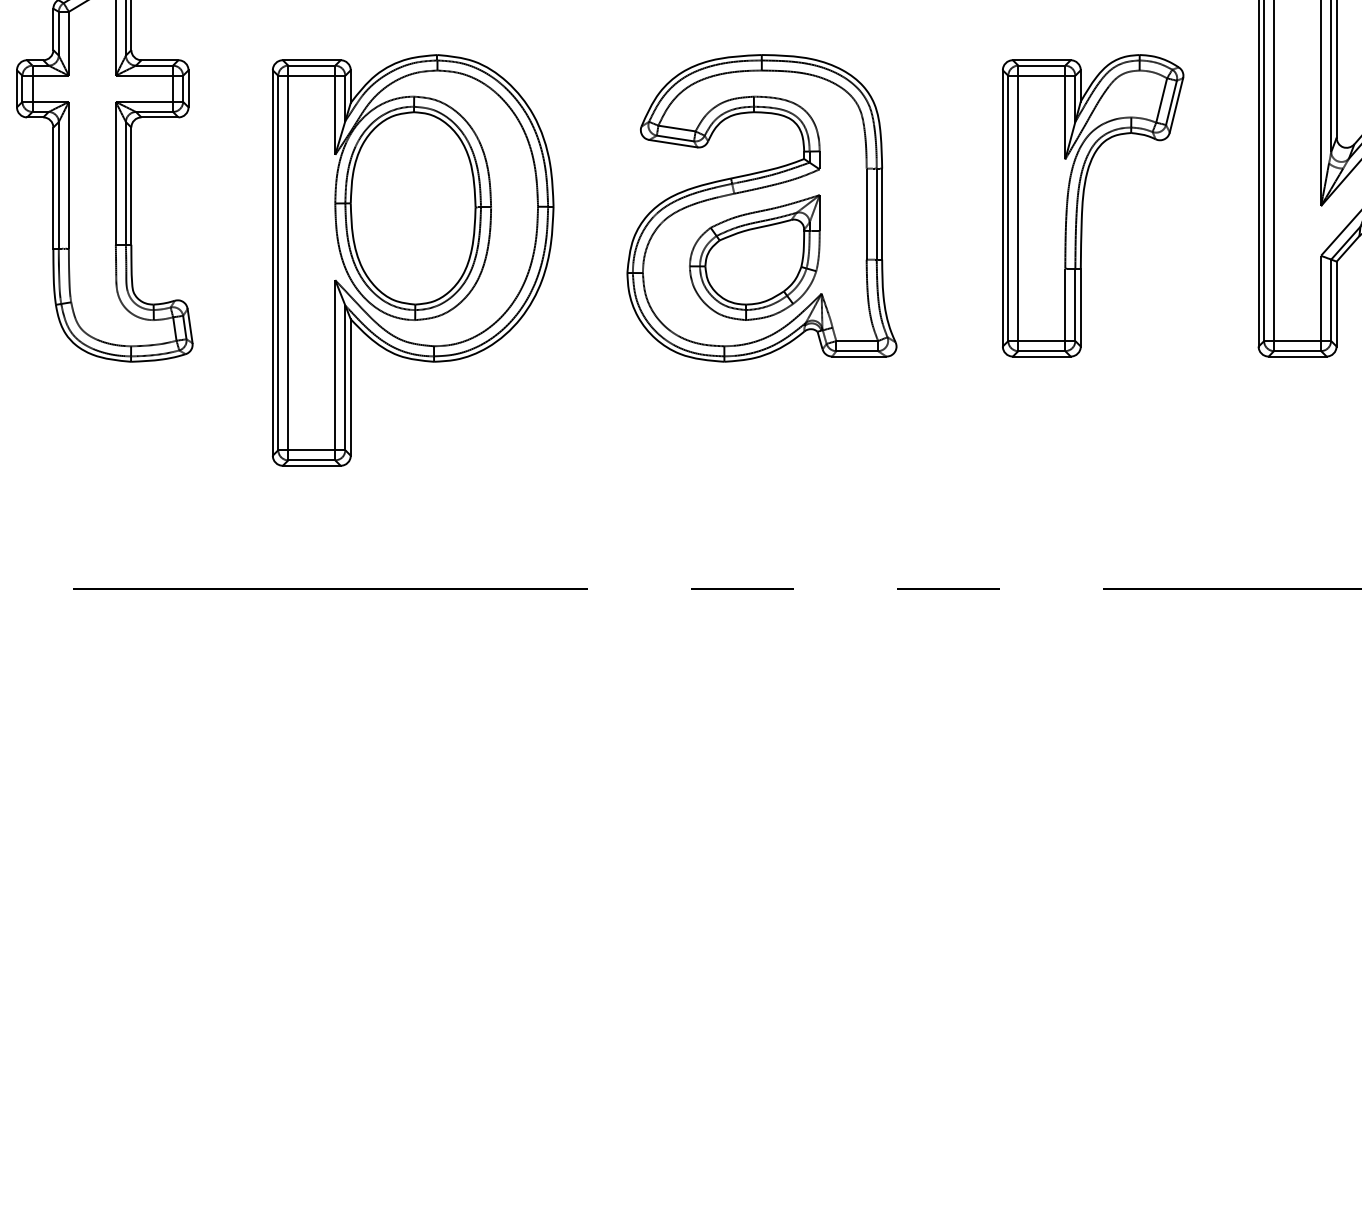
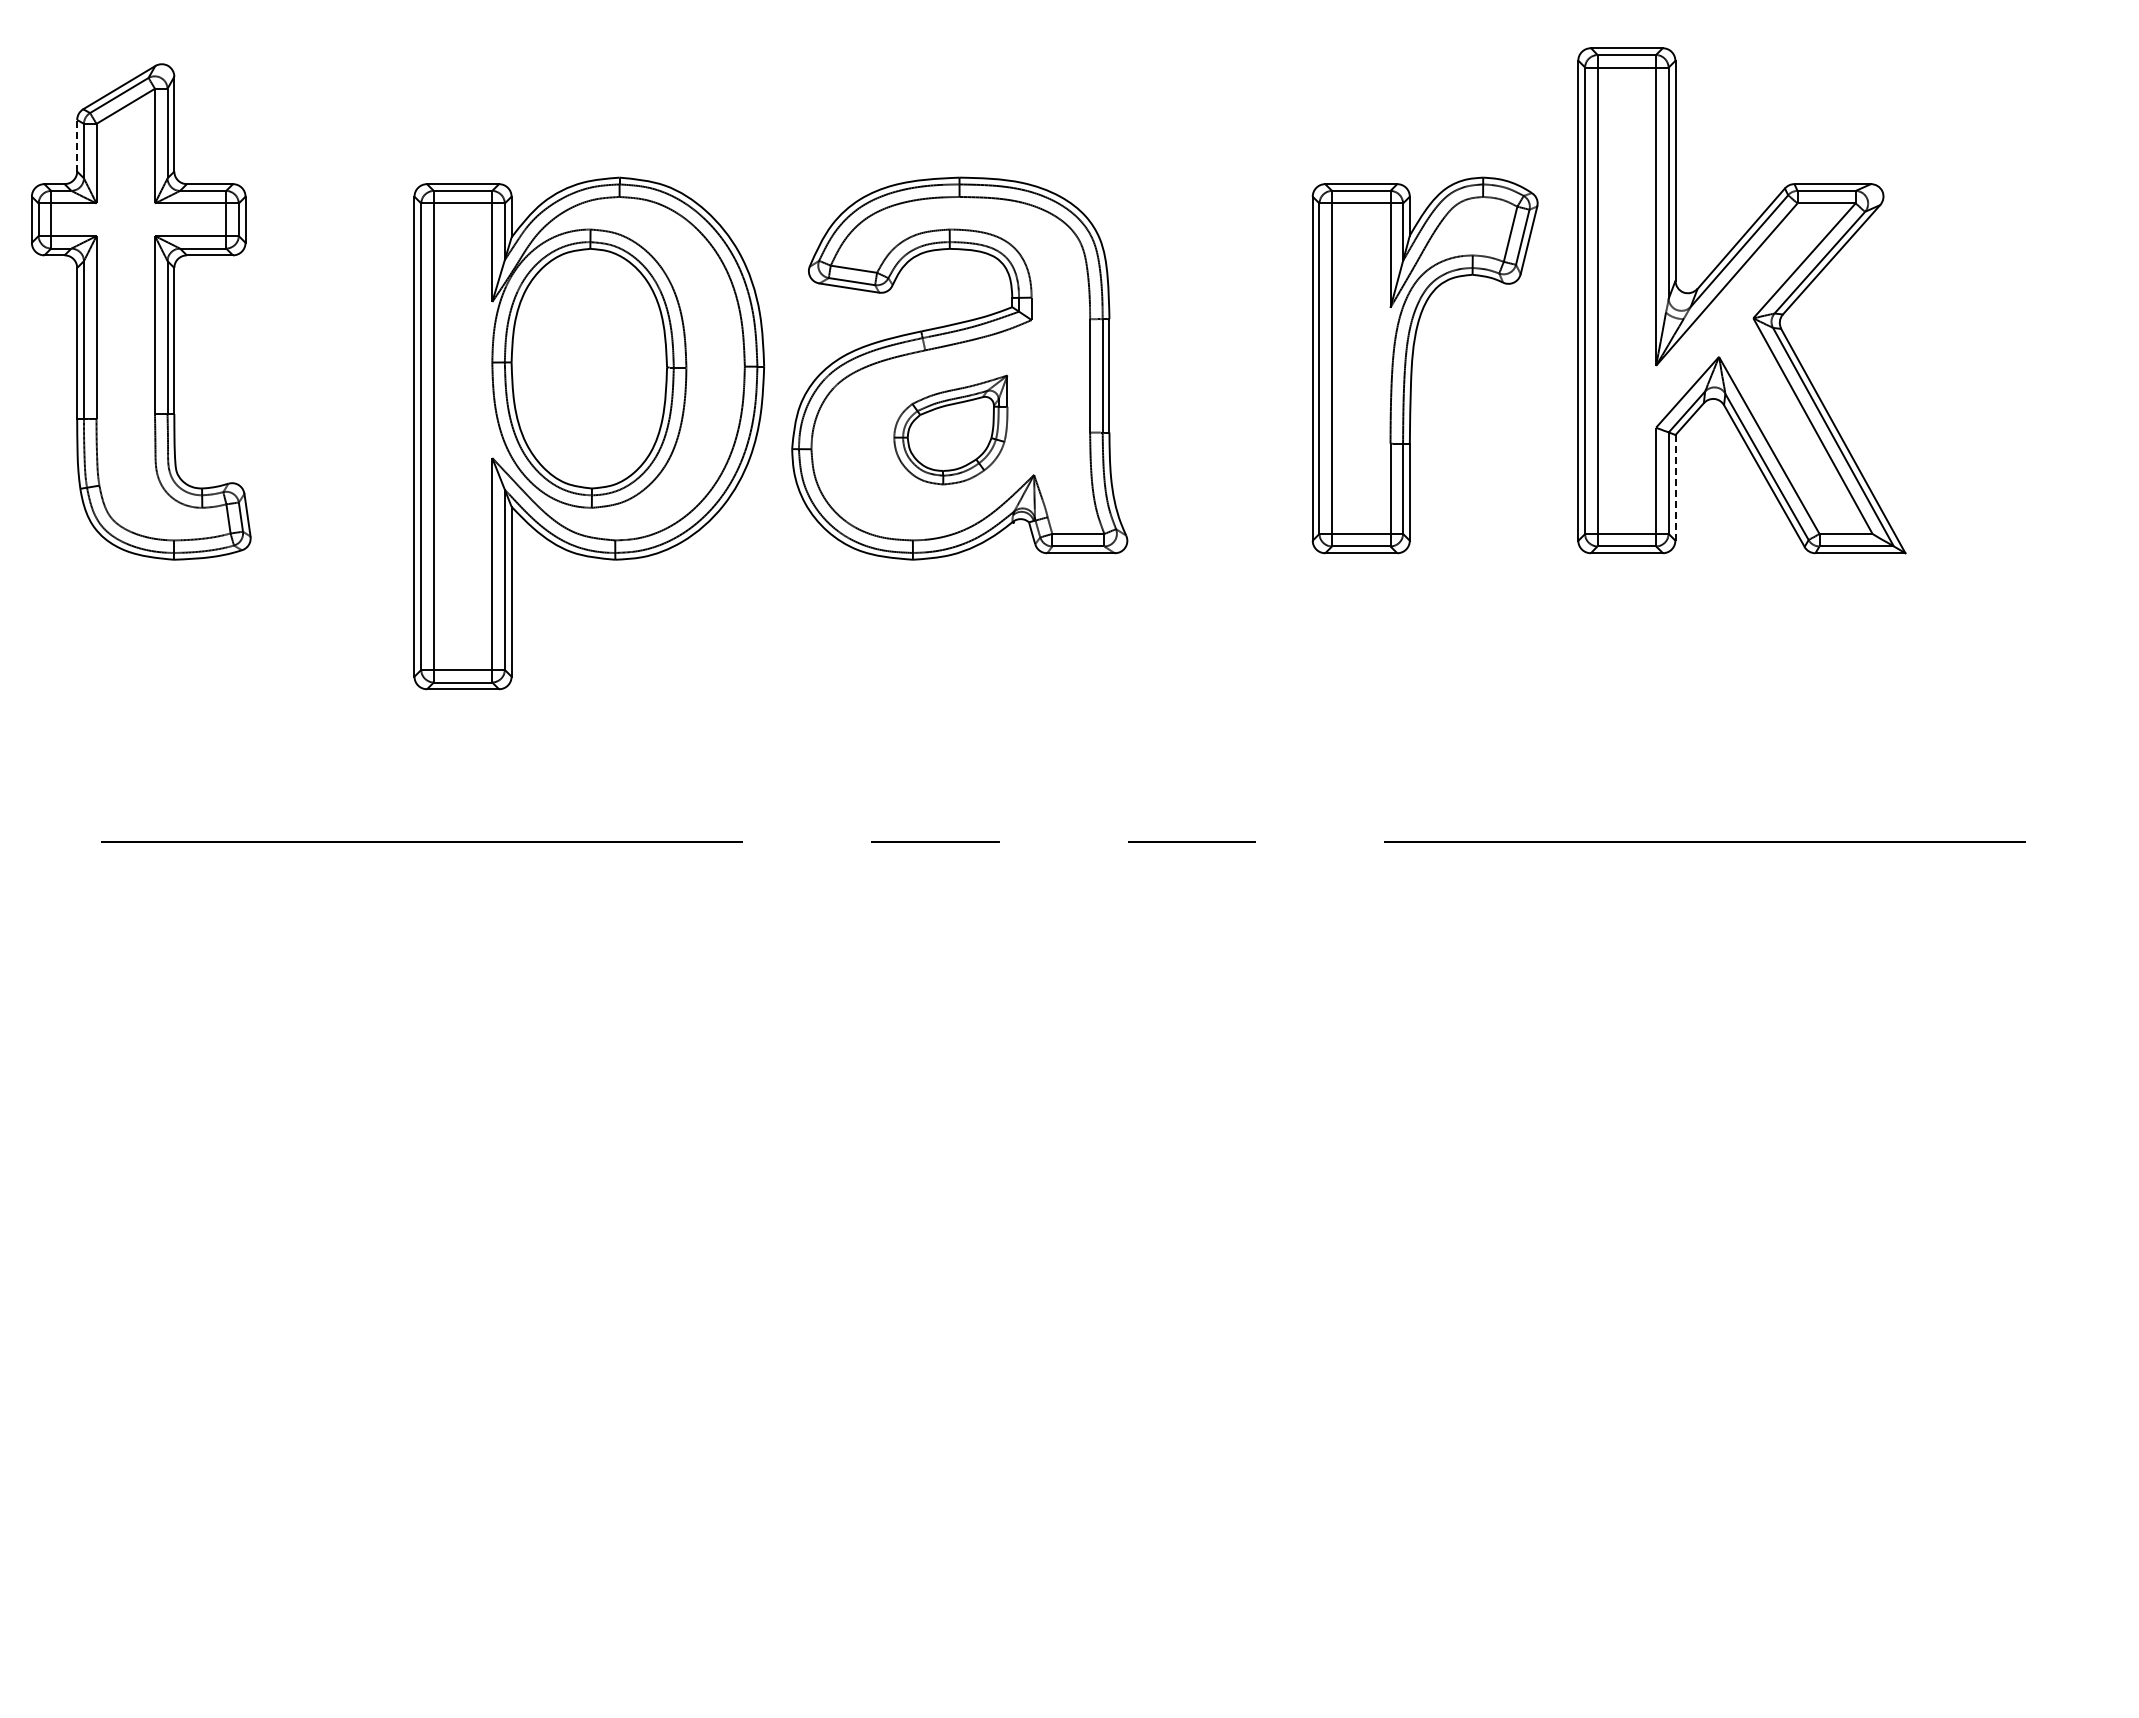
line: (53, 29) -> (77, 145), solid -> dashed
part: (1082, 205) -> (1412, 365), moved
part: (754, 257) -> (950, 429), size x0.7
part: (413, 260) -> (589, 433), moved
line: (1336, 303) -> (1675, 487), solid -> dashed

